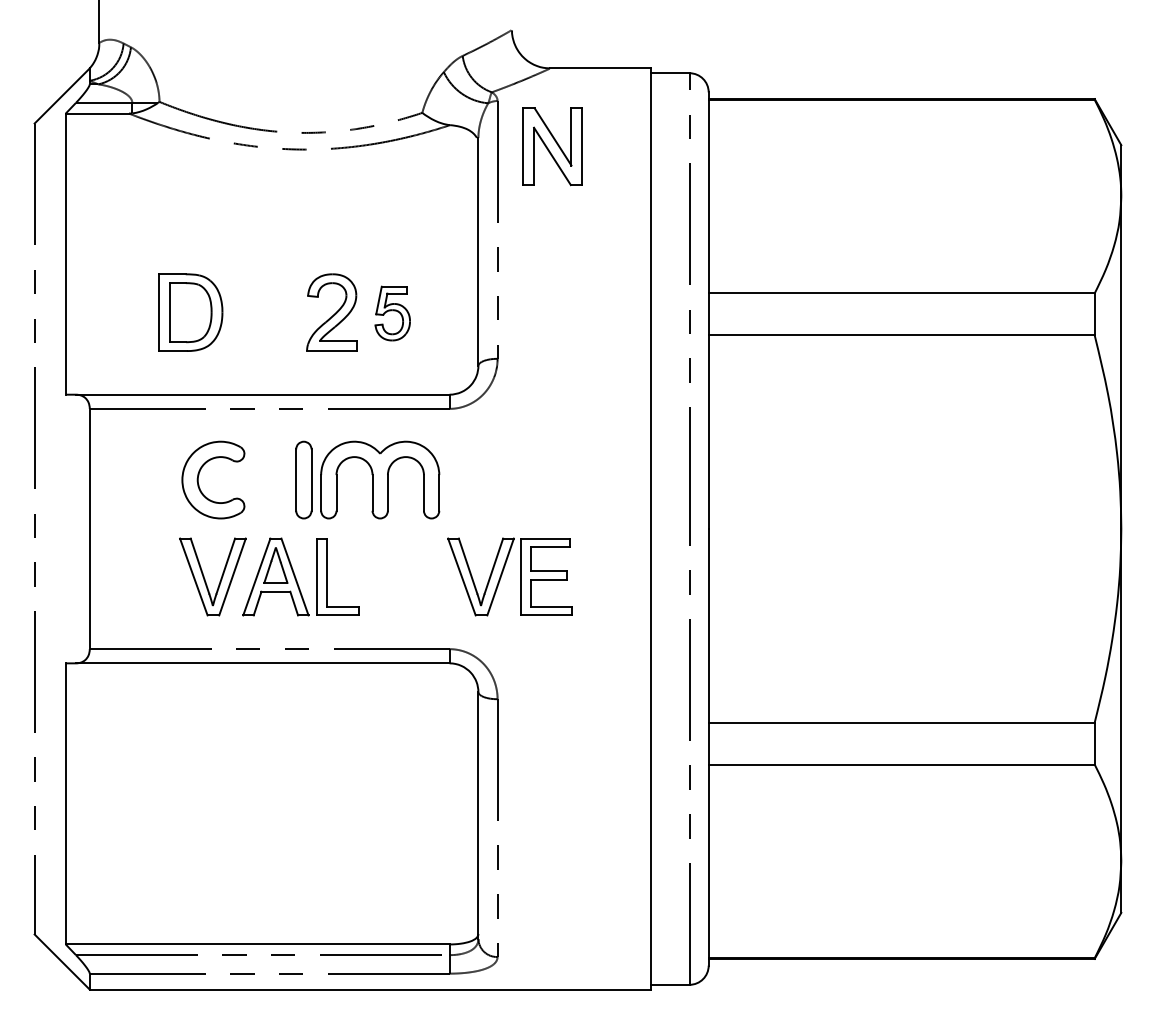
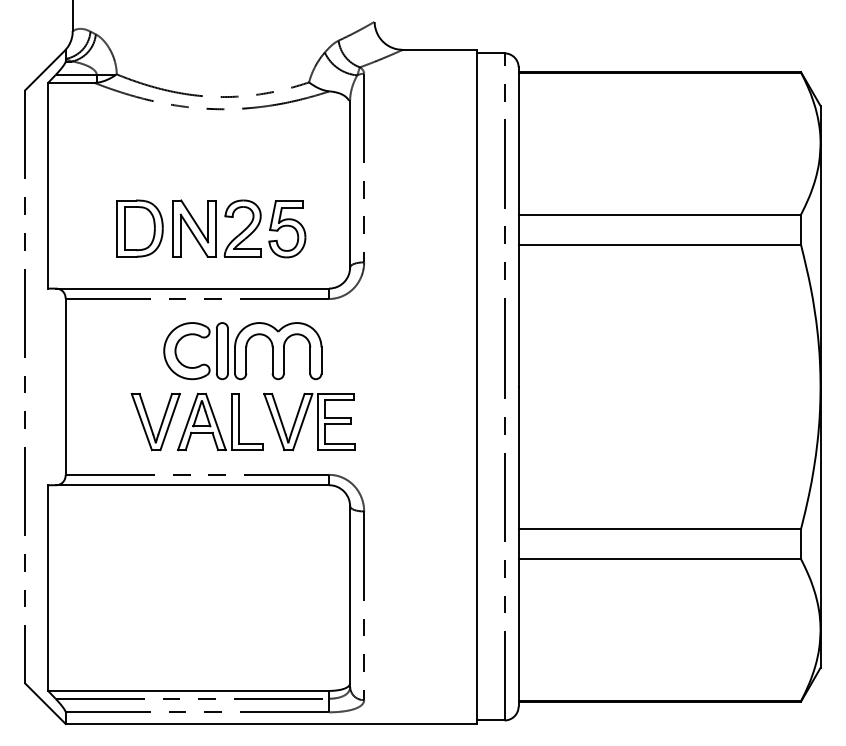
part: (552, 146) -> (194, 228), moved
part: (392, 313) -> (287, 229), size x1.43
part: (199, 475) -> (176, 347), moved
part: (502, 575) -> (304, 420), moved

